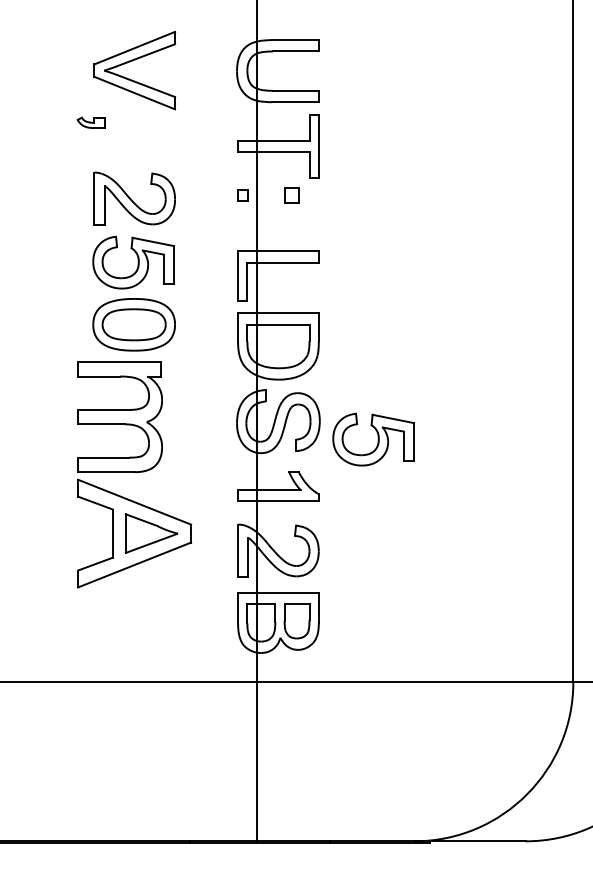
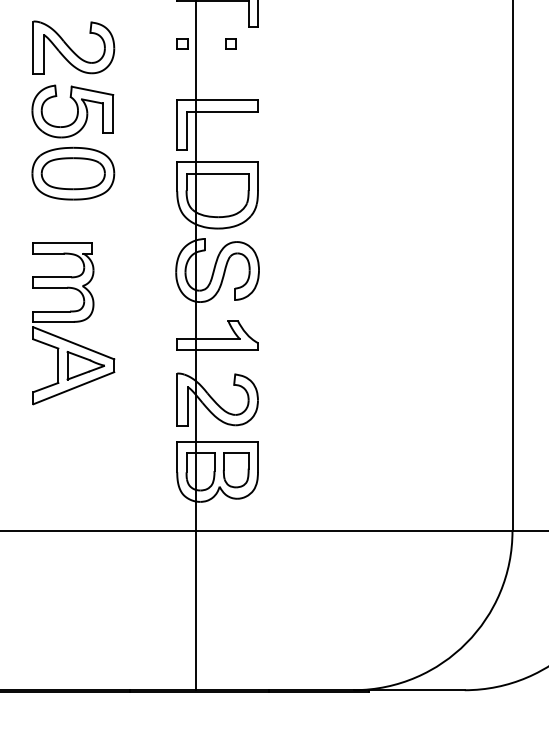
part: (291, 195) -> (230, 44), size x0.71
part: (373, 439) -> (312, 288), removed
part: (134, 474) -> (73, 323), size x0.71

